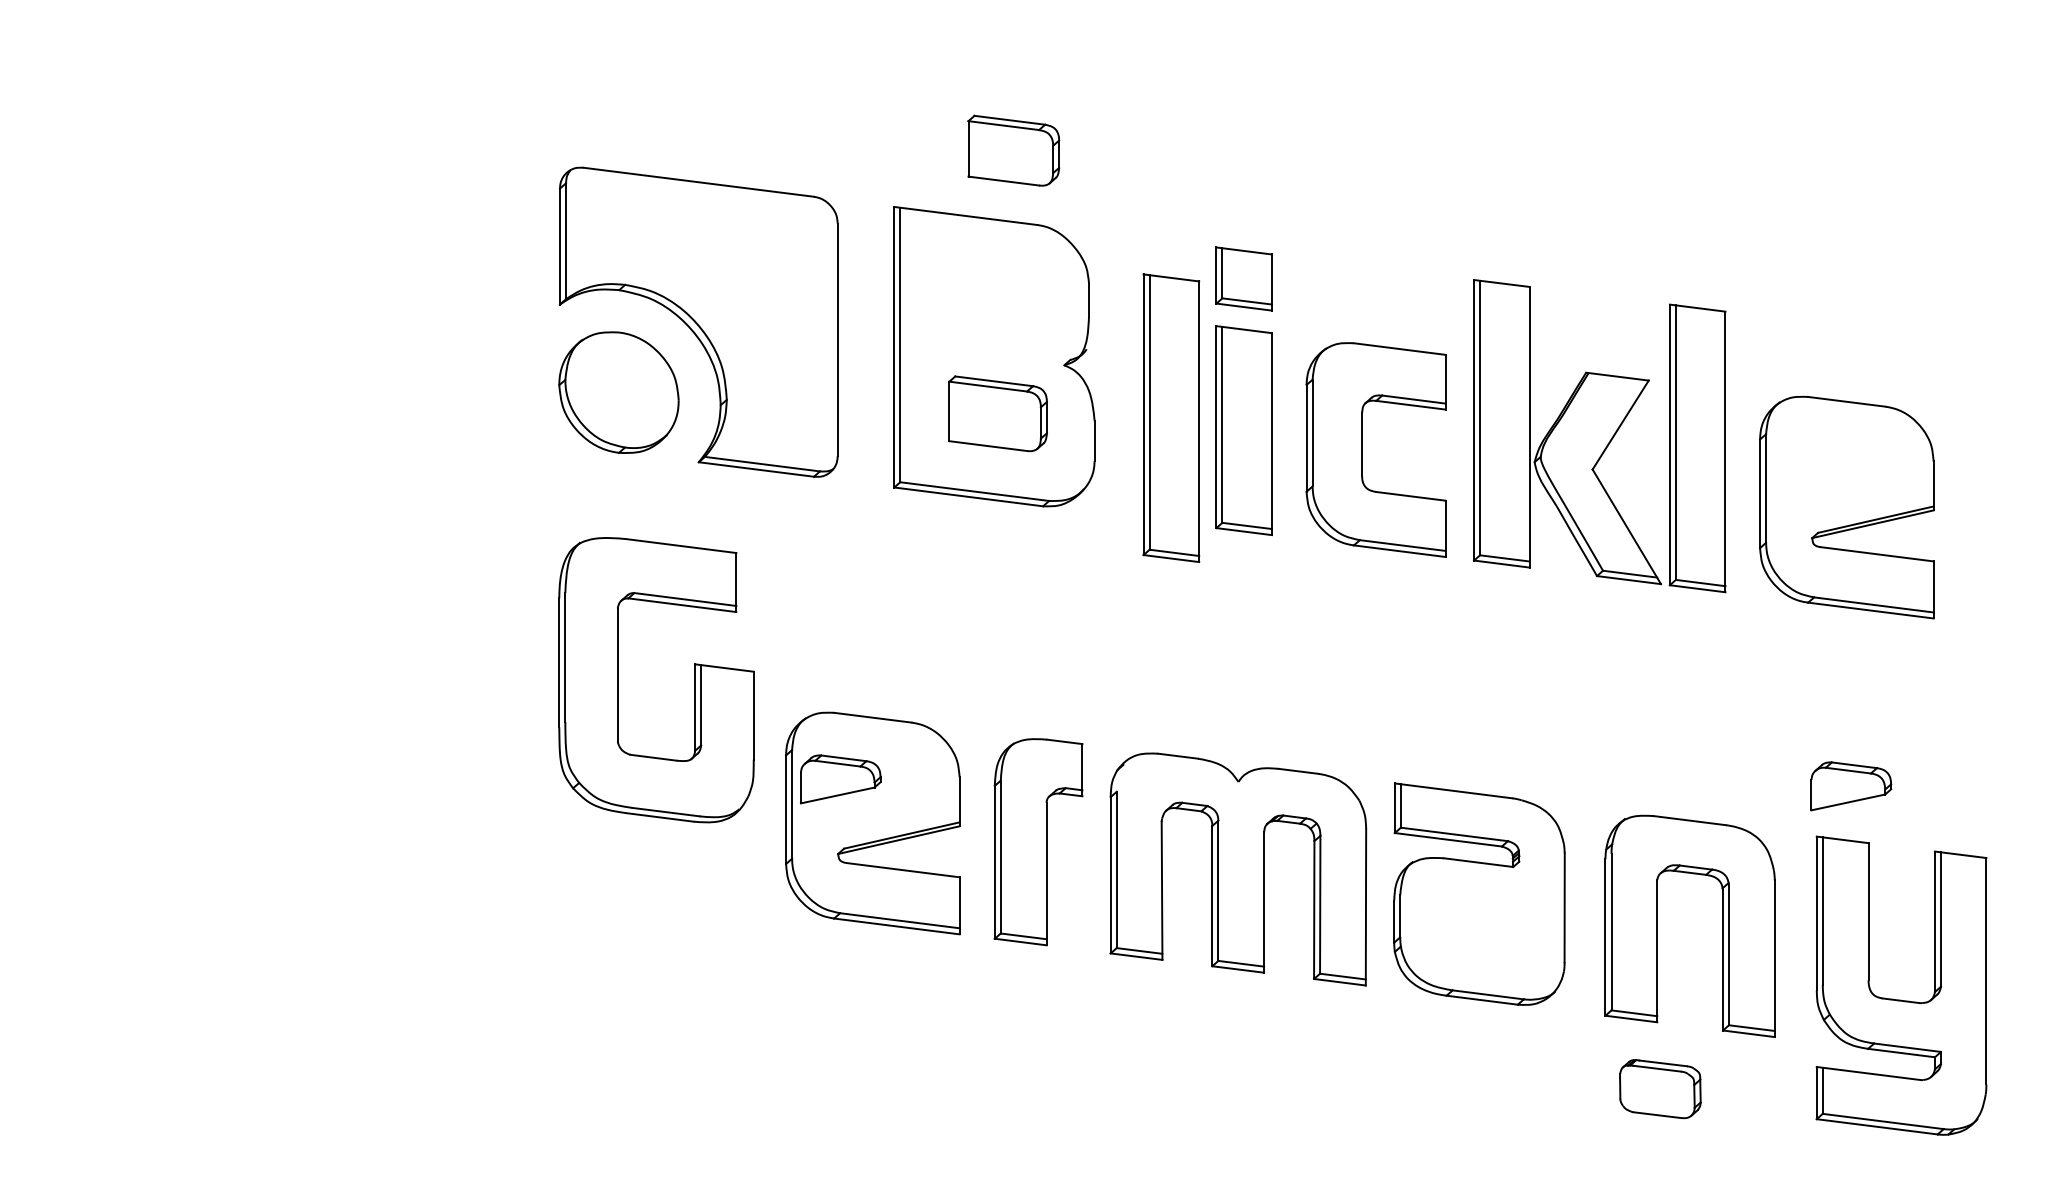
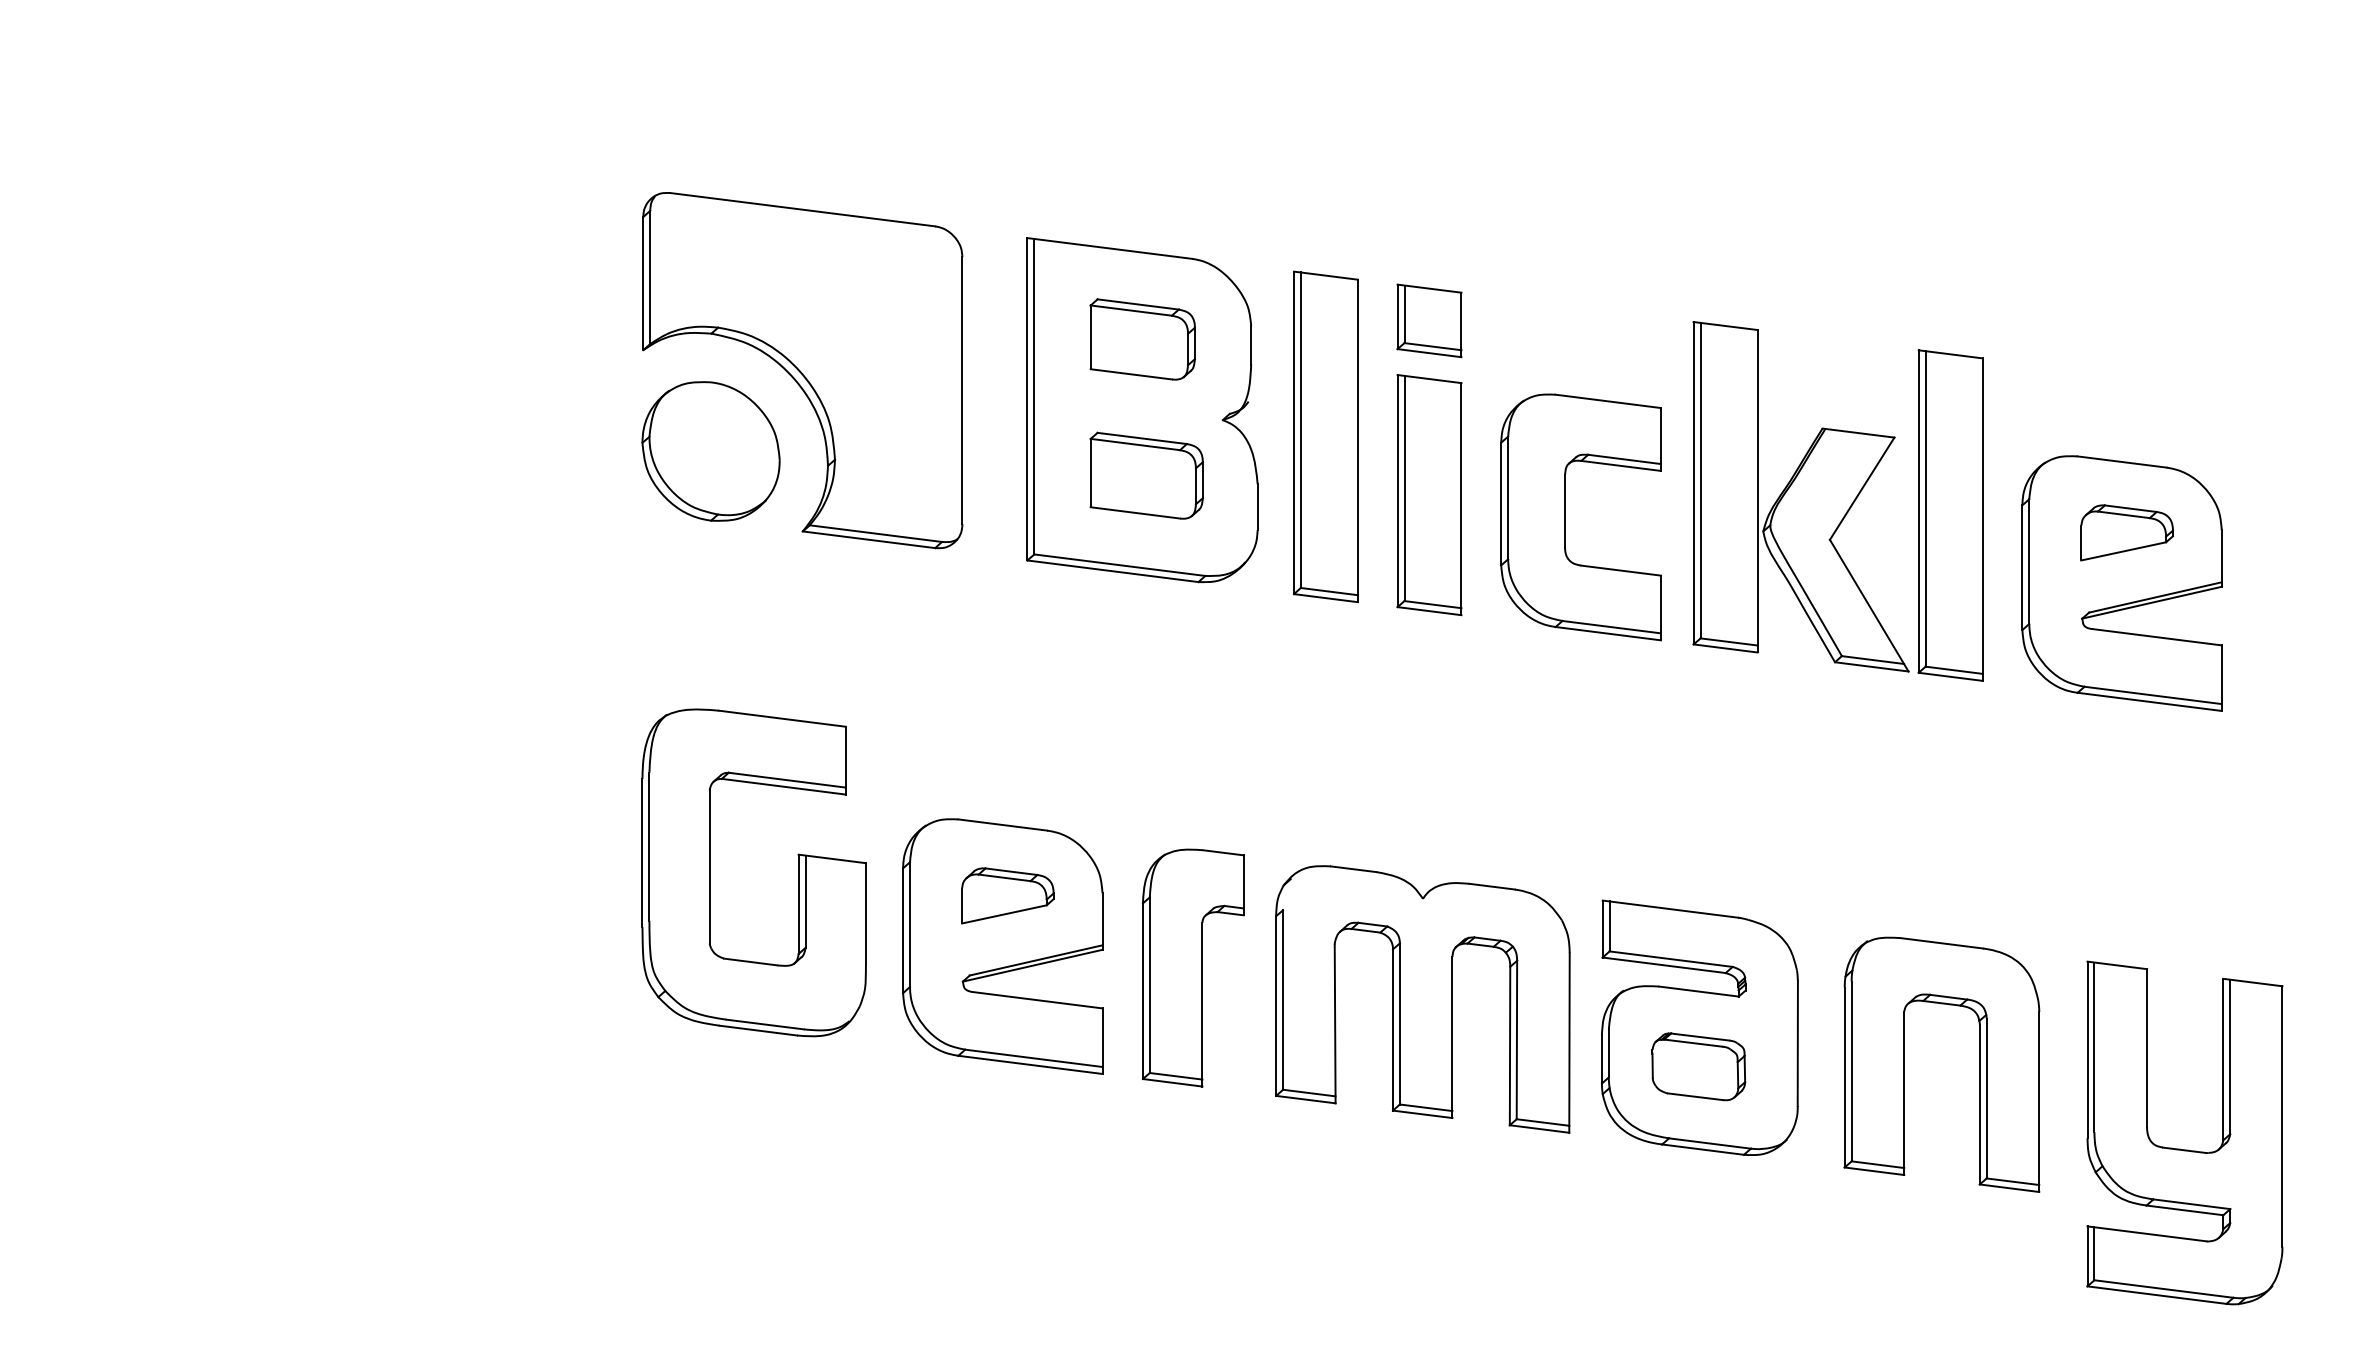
part: (1013, 150) -> (1142, 339), moved
part: (1171, 417) -> (1325, 436), moved
part: (618, 679) -> (710, 872), moved
part: (840, 779) -> (1007, 895), moved
part: (1850, 786) -> (2126, 532), moved
part: (1660, 1088) -> (1698, 1066), moved

